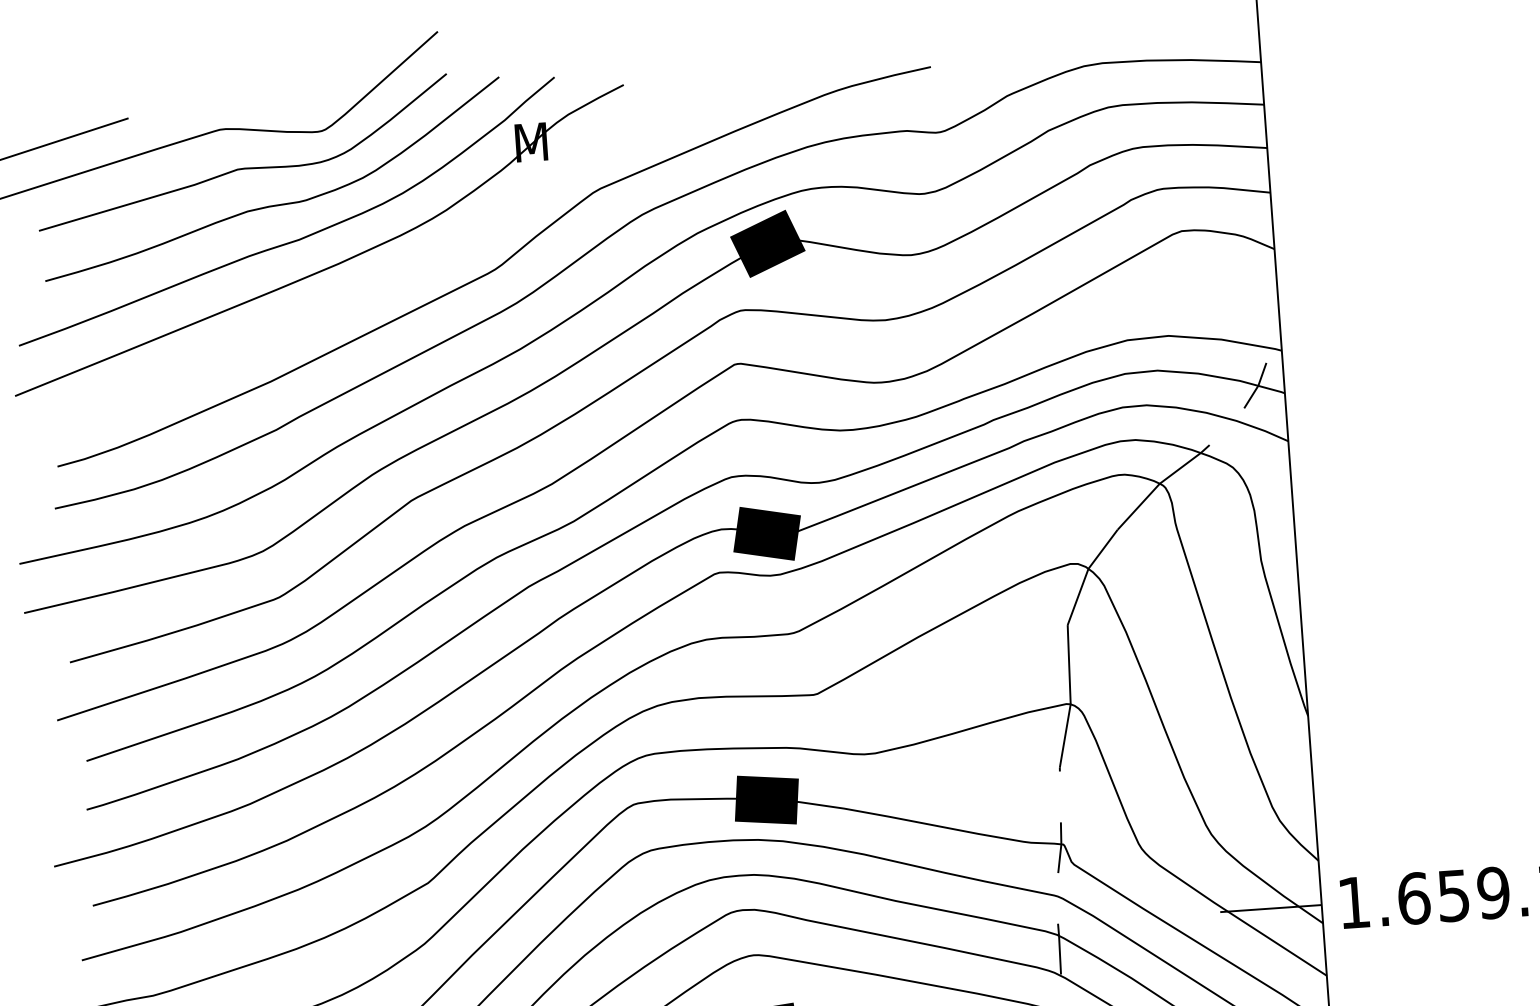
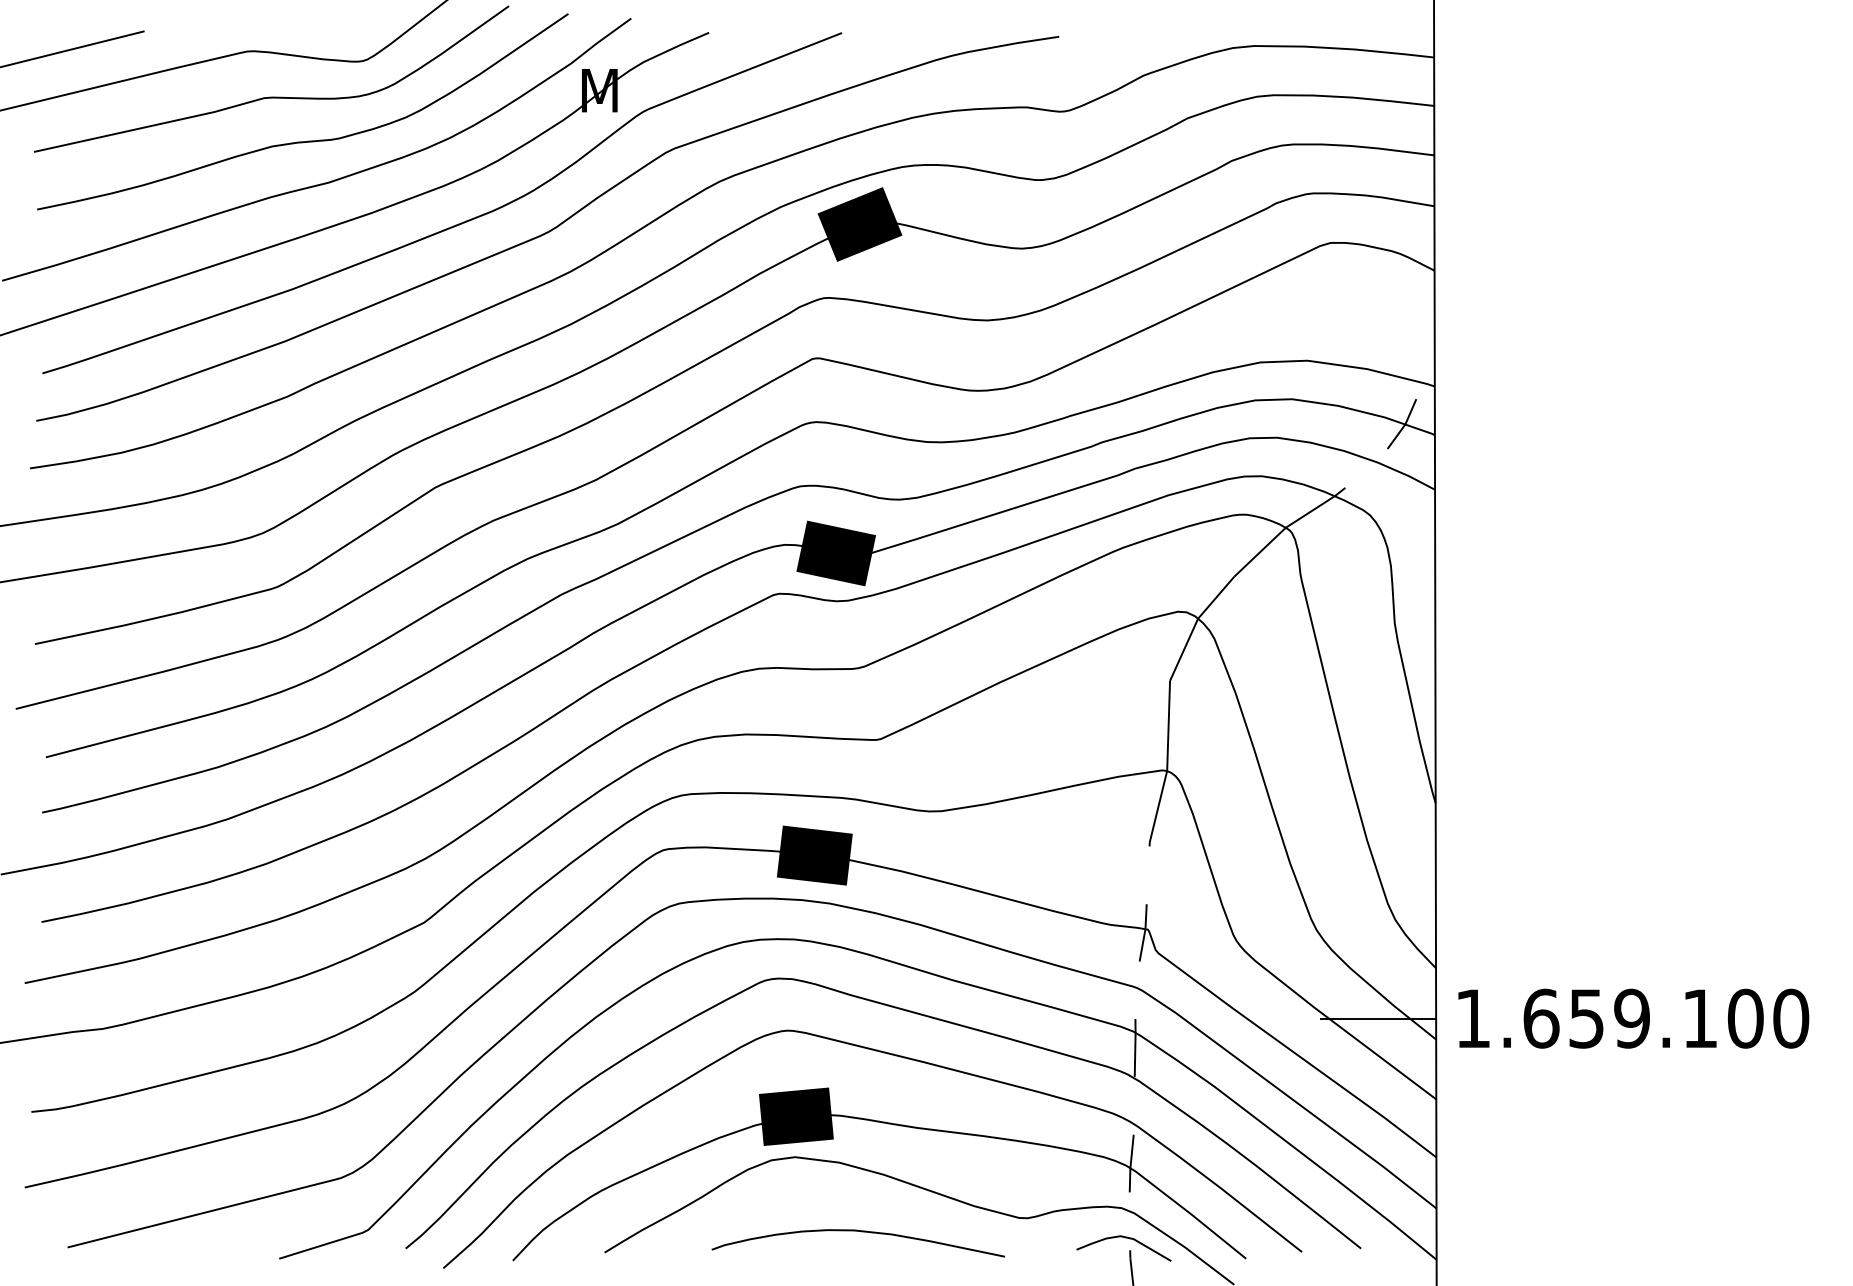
curve: (408, 270) -> (450, 226), added

